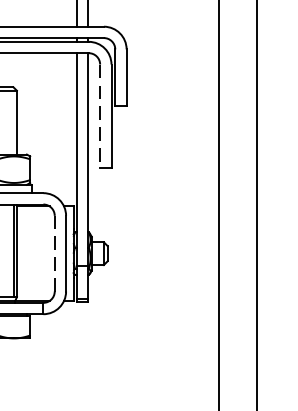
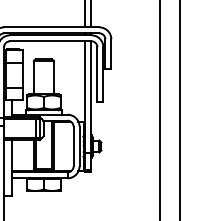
line: (100, 116) -> (97, 74), dashed -> solid
line: (54, 253) -> (73, 146), dashed -> solid

